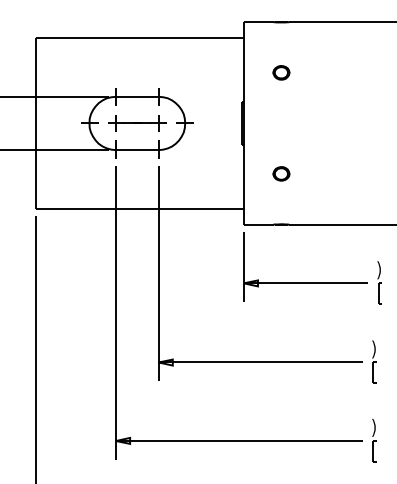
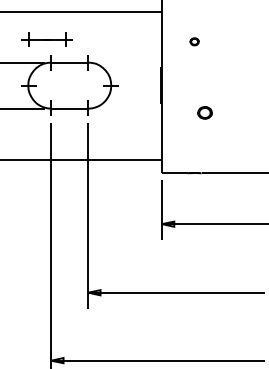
part: (281, 72) -> (194, 41), size x0.6
part: (137, 123) -> (47, 39), moved
part: (281, 173) -> (205, 112), moved

